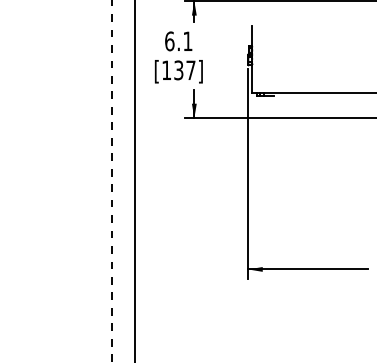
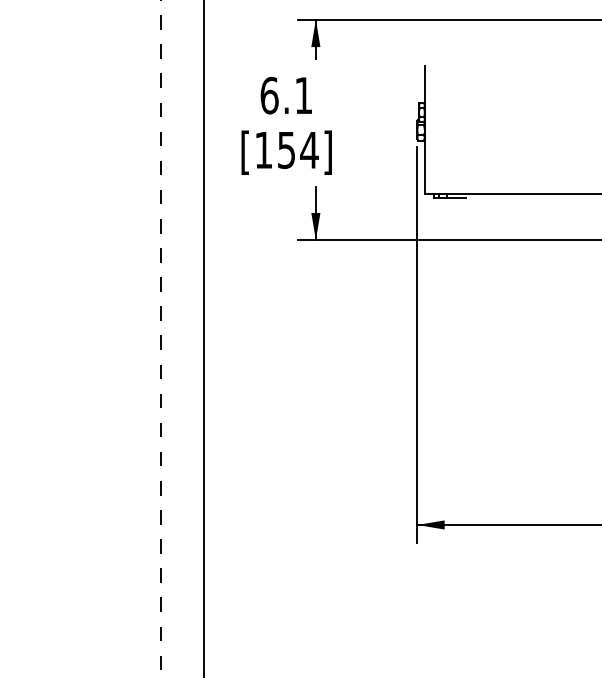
text: (184, 69) -> (297, 148), [137] -> [154]

